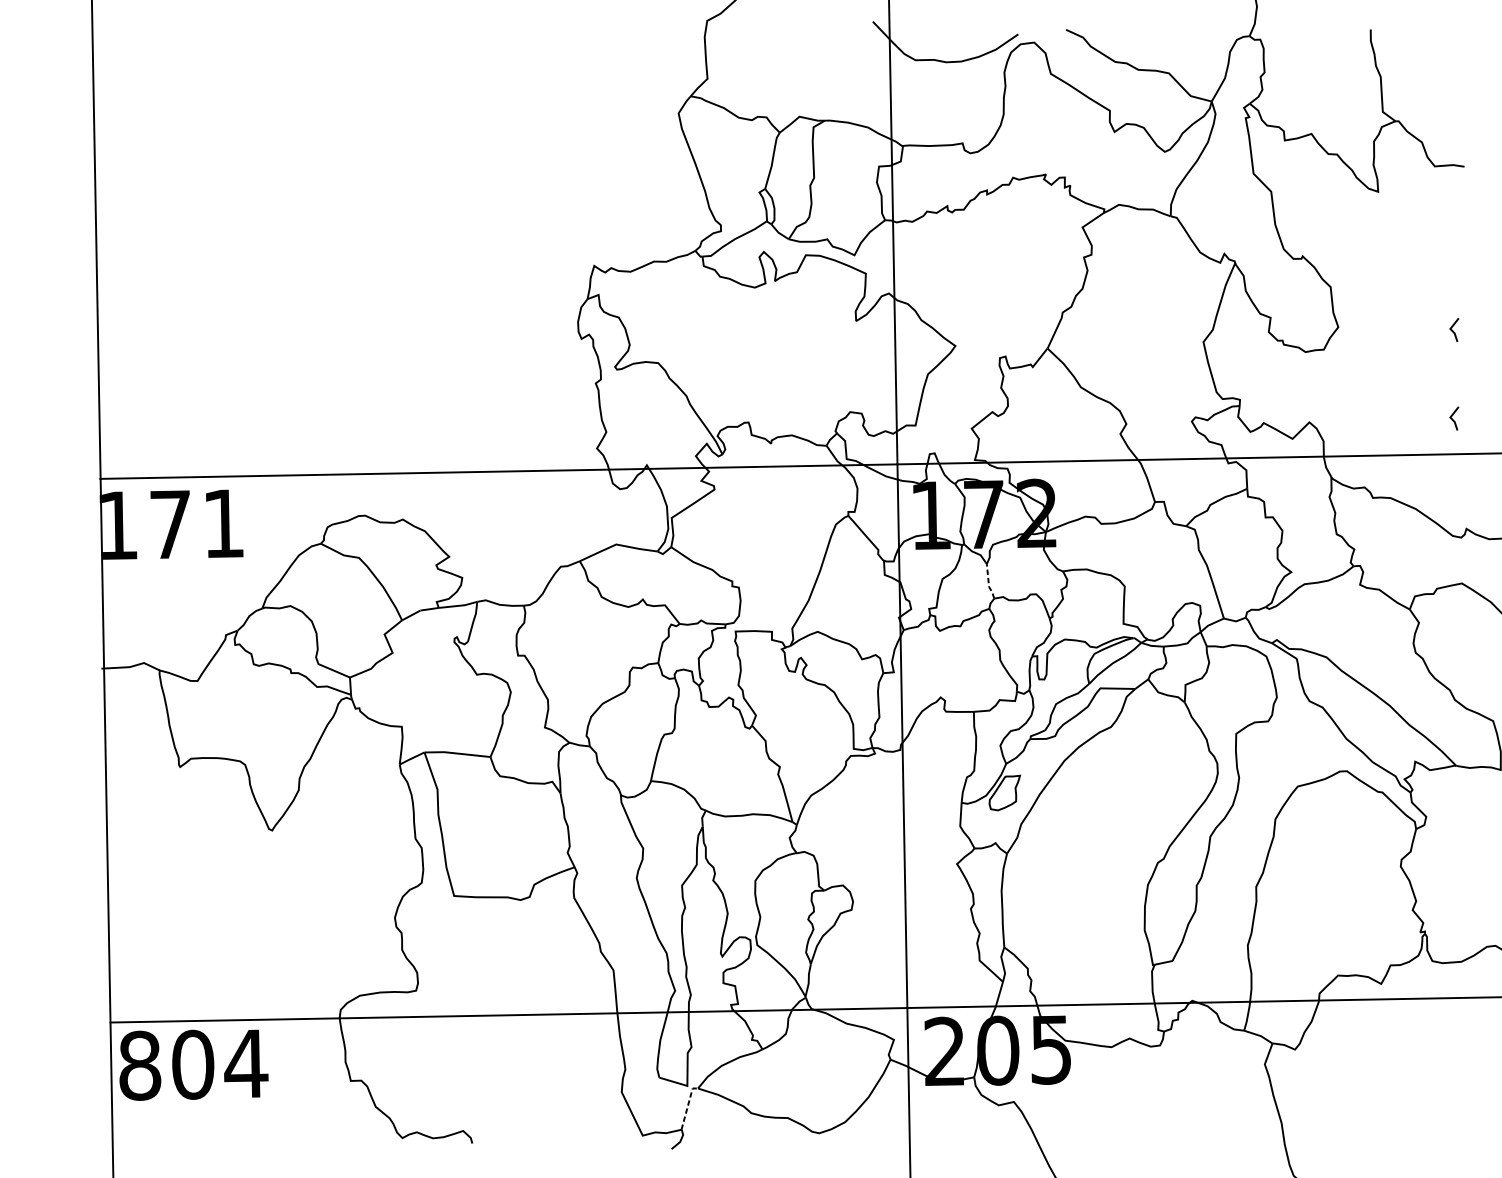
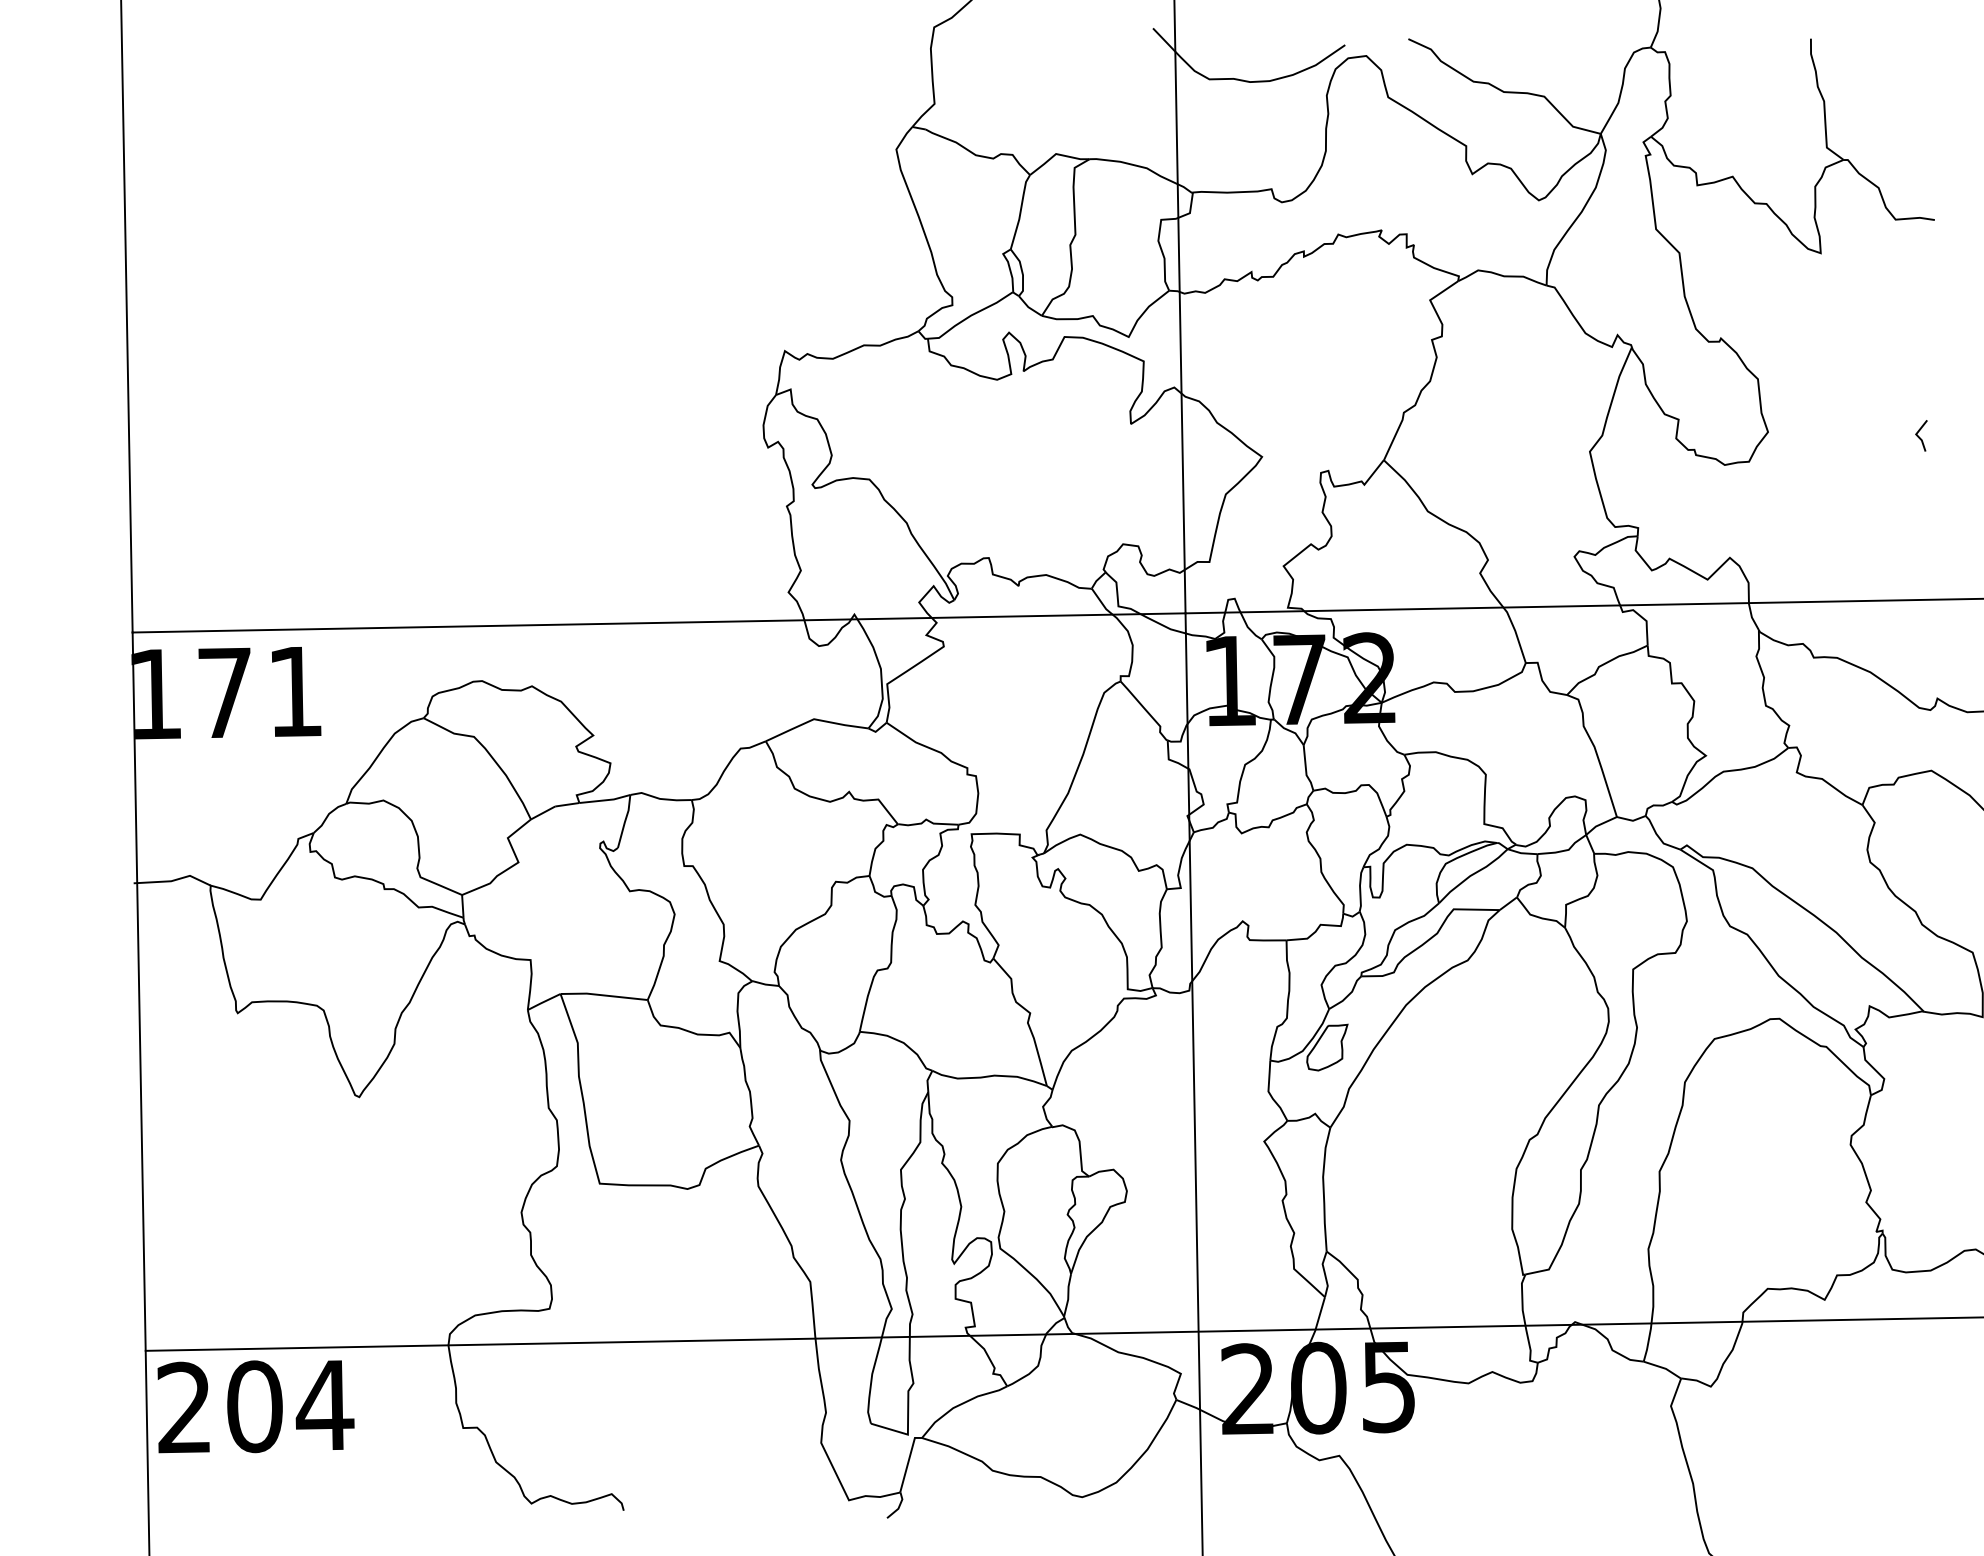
line: (1452, 419) -> (1919, 553), removed
line: (989, 582) -> (1306, 769), dashed -> solid
text: (139, 1065) -> (184, 1407), 804 -> 204
line: (687, 1106) -> (908, 1461), dashed -> solid

